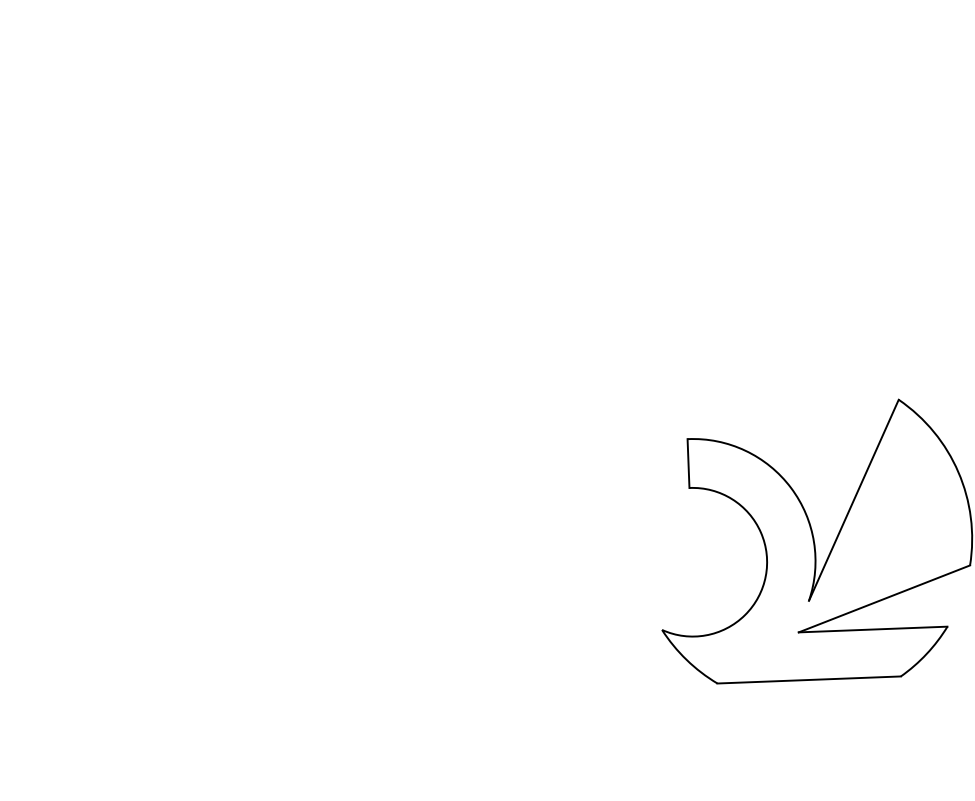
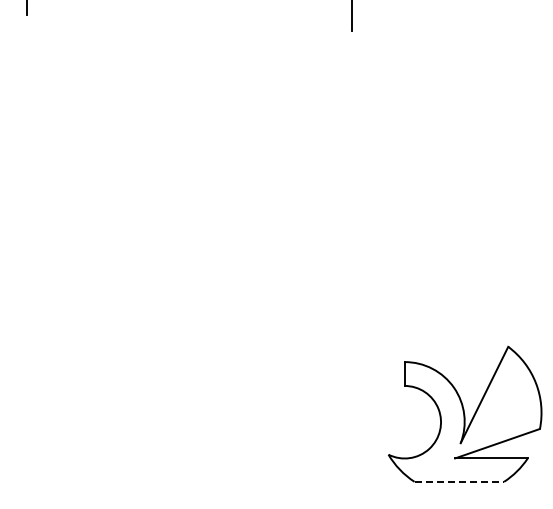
line: (809, 679) -> (459, 481), solid -> dashed

